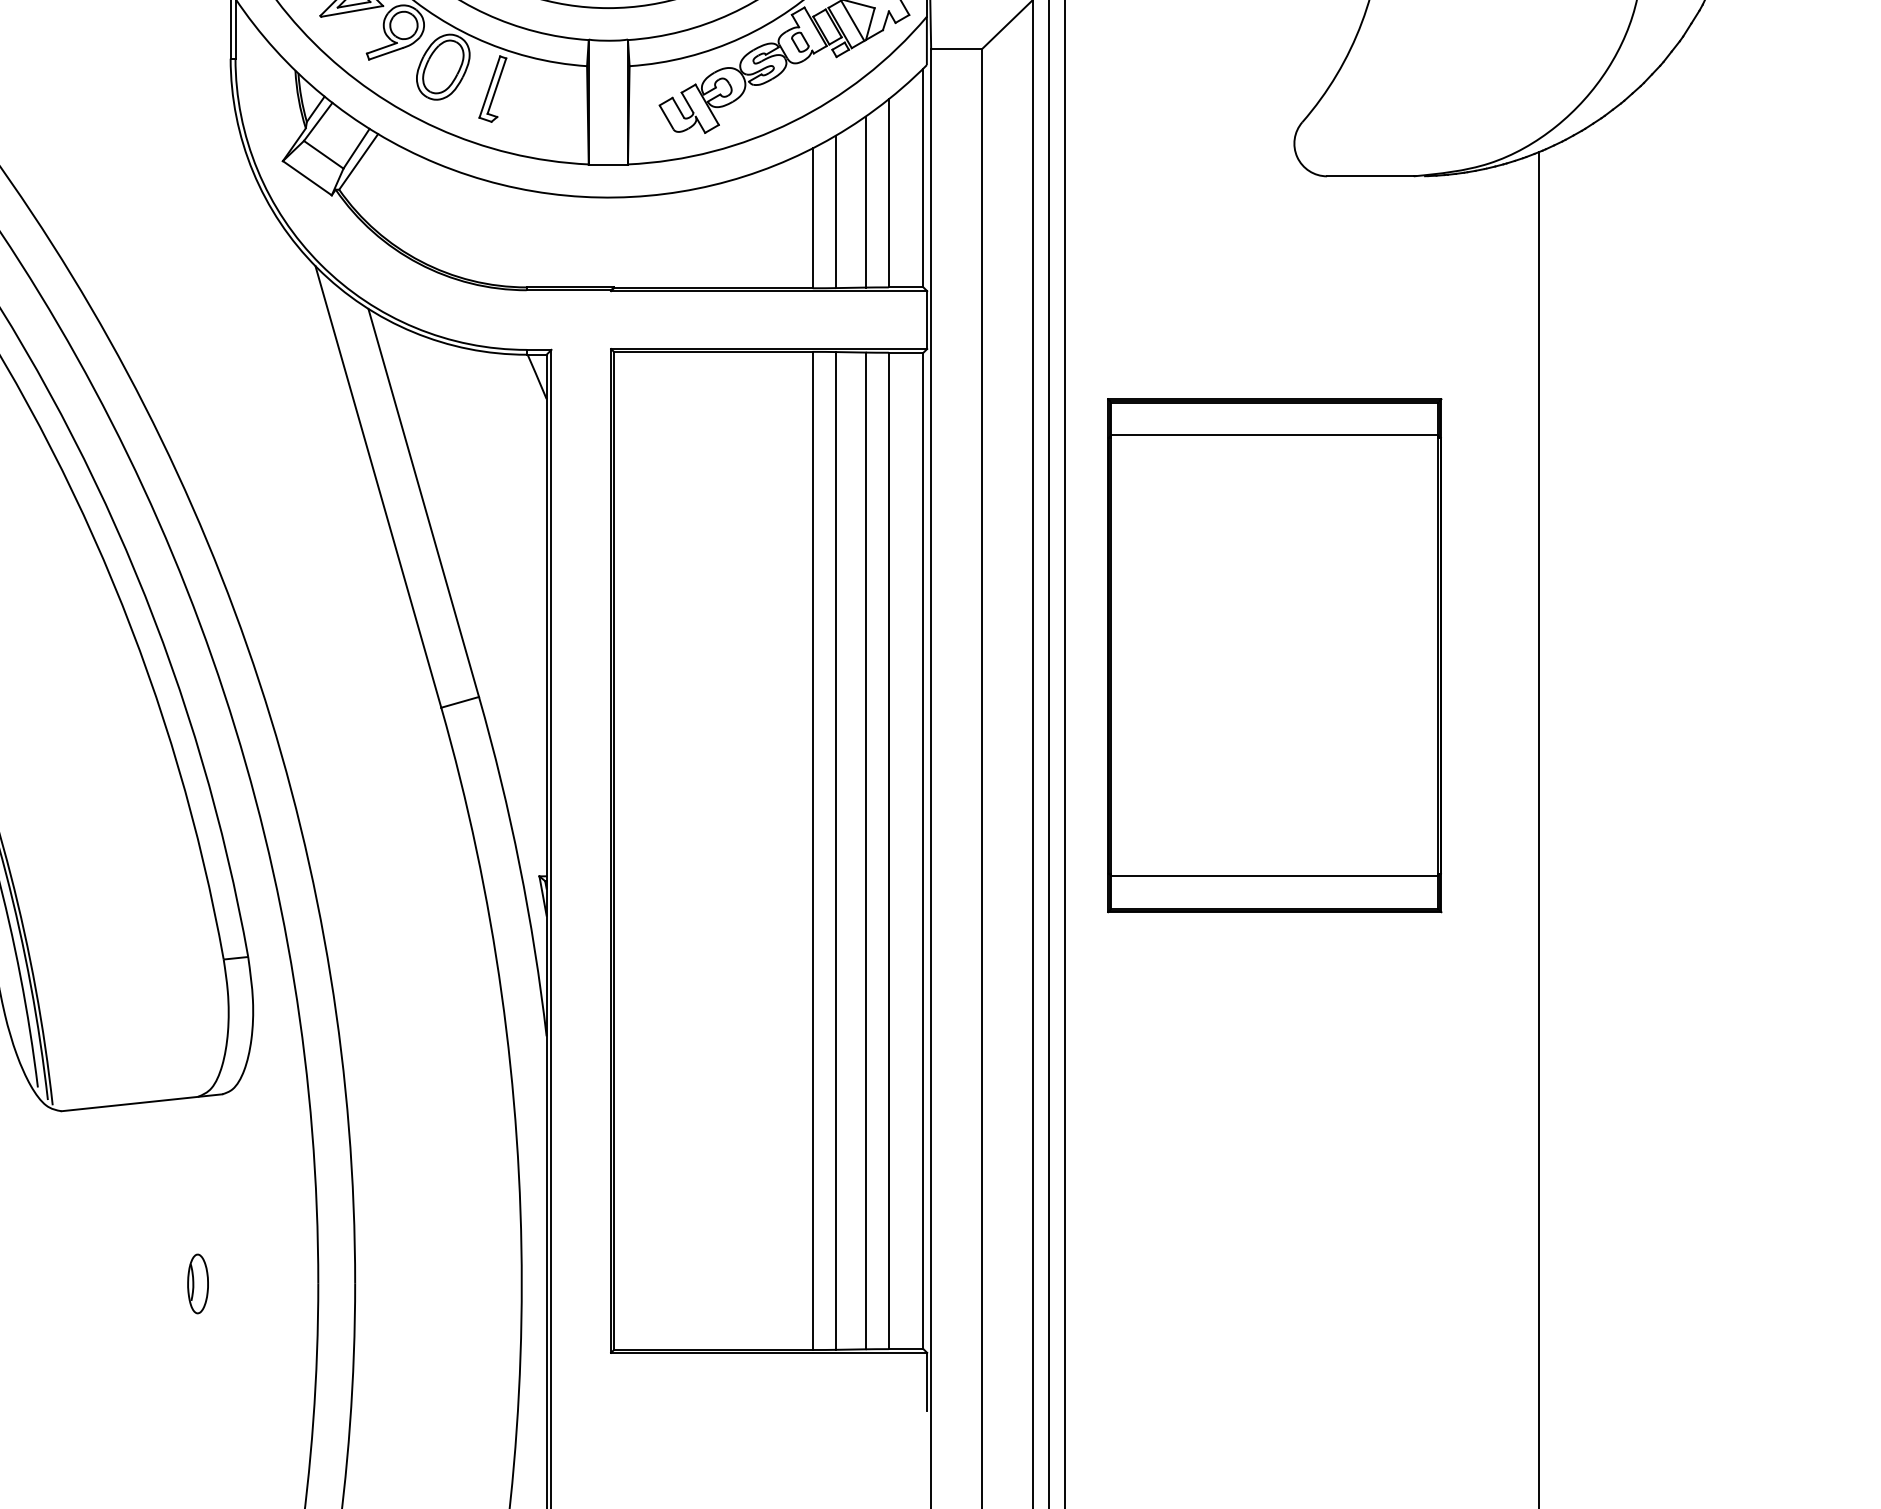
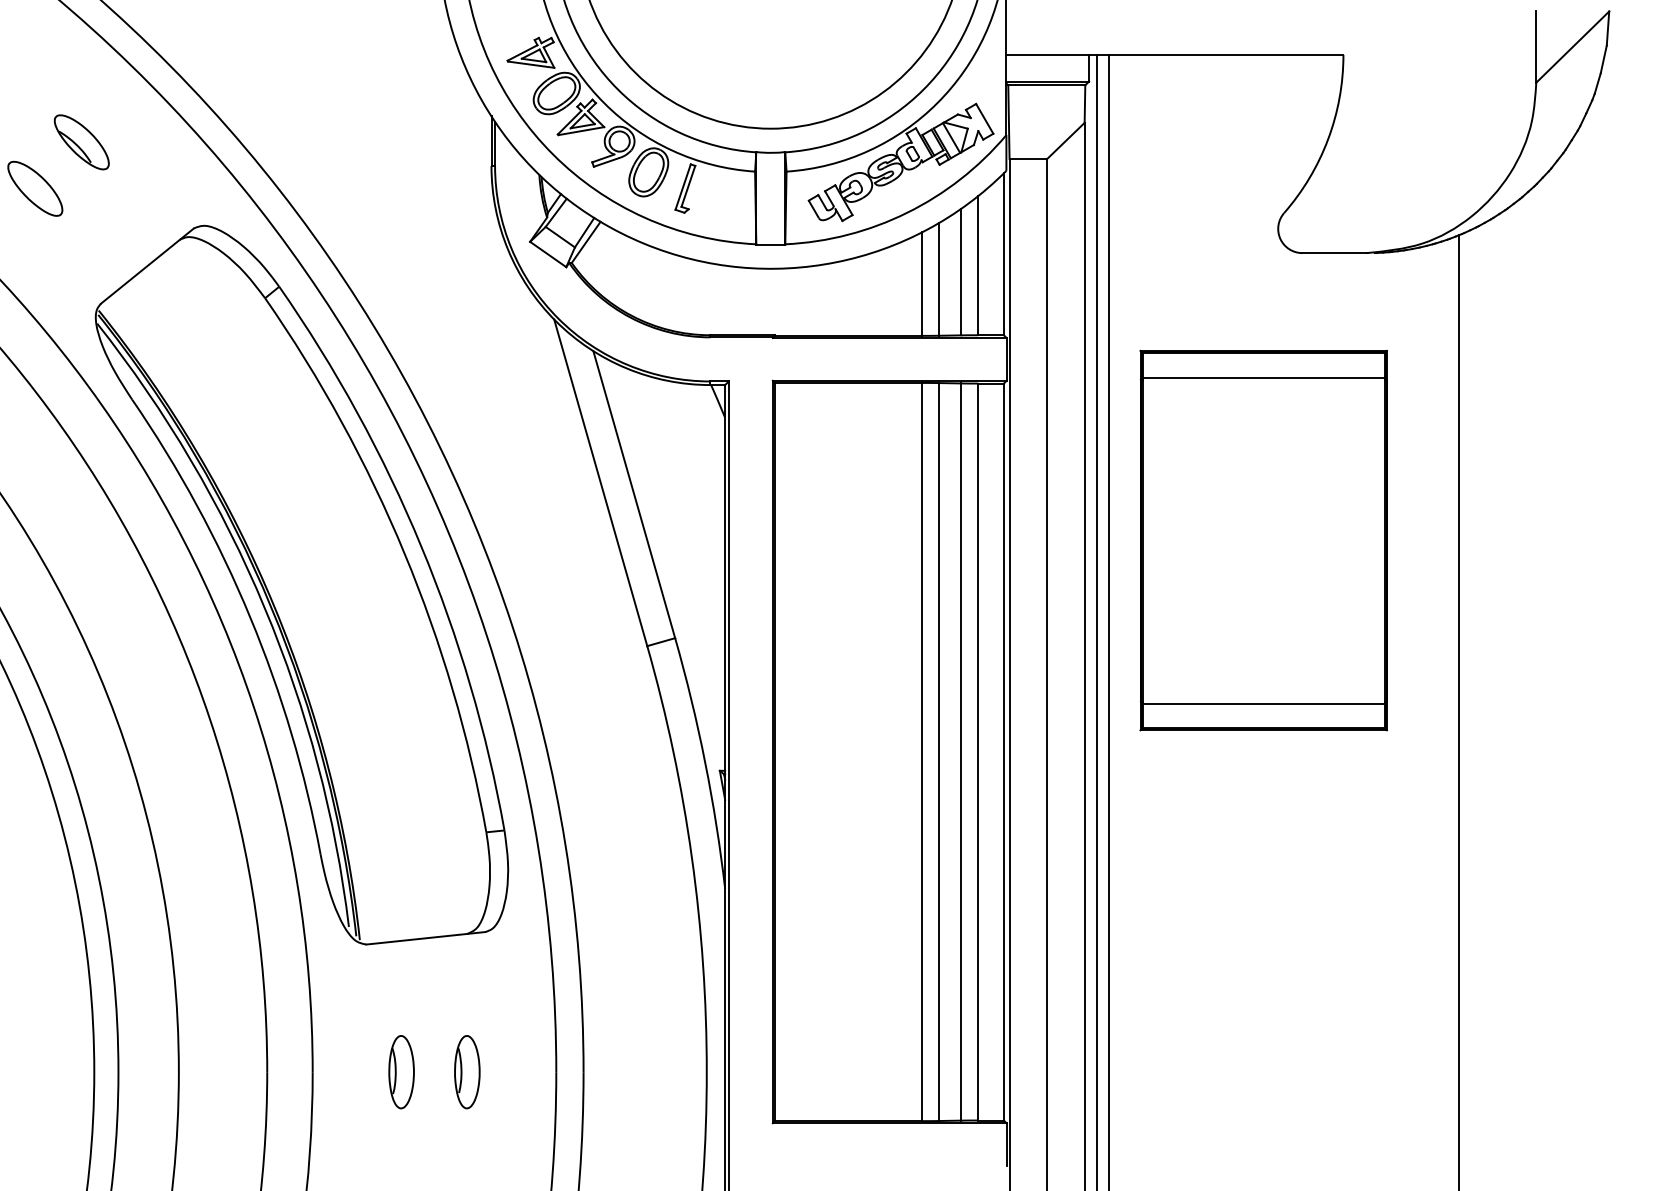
part: (1274, 655) -> (1263, 540), moved
part: (108, 1284) -> (401, 1072), added
part: (198, 1284) -> (467, 1072), size x1.67

